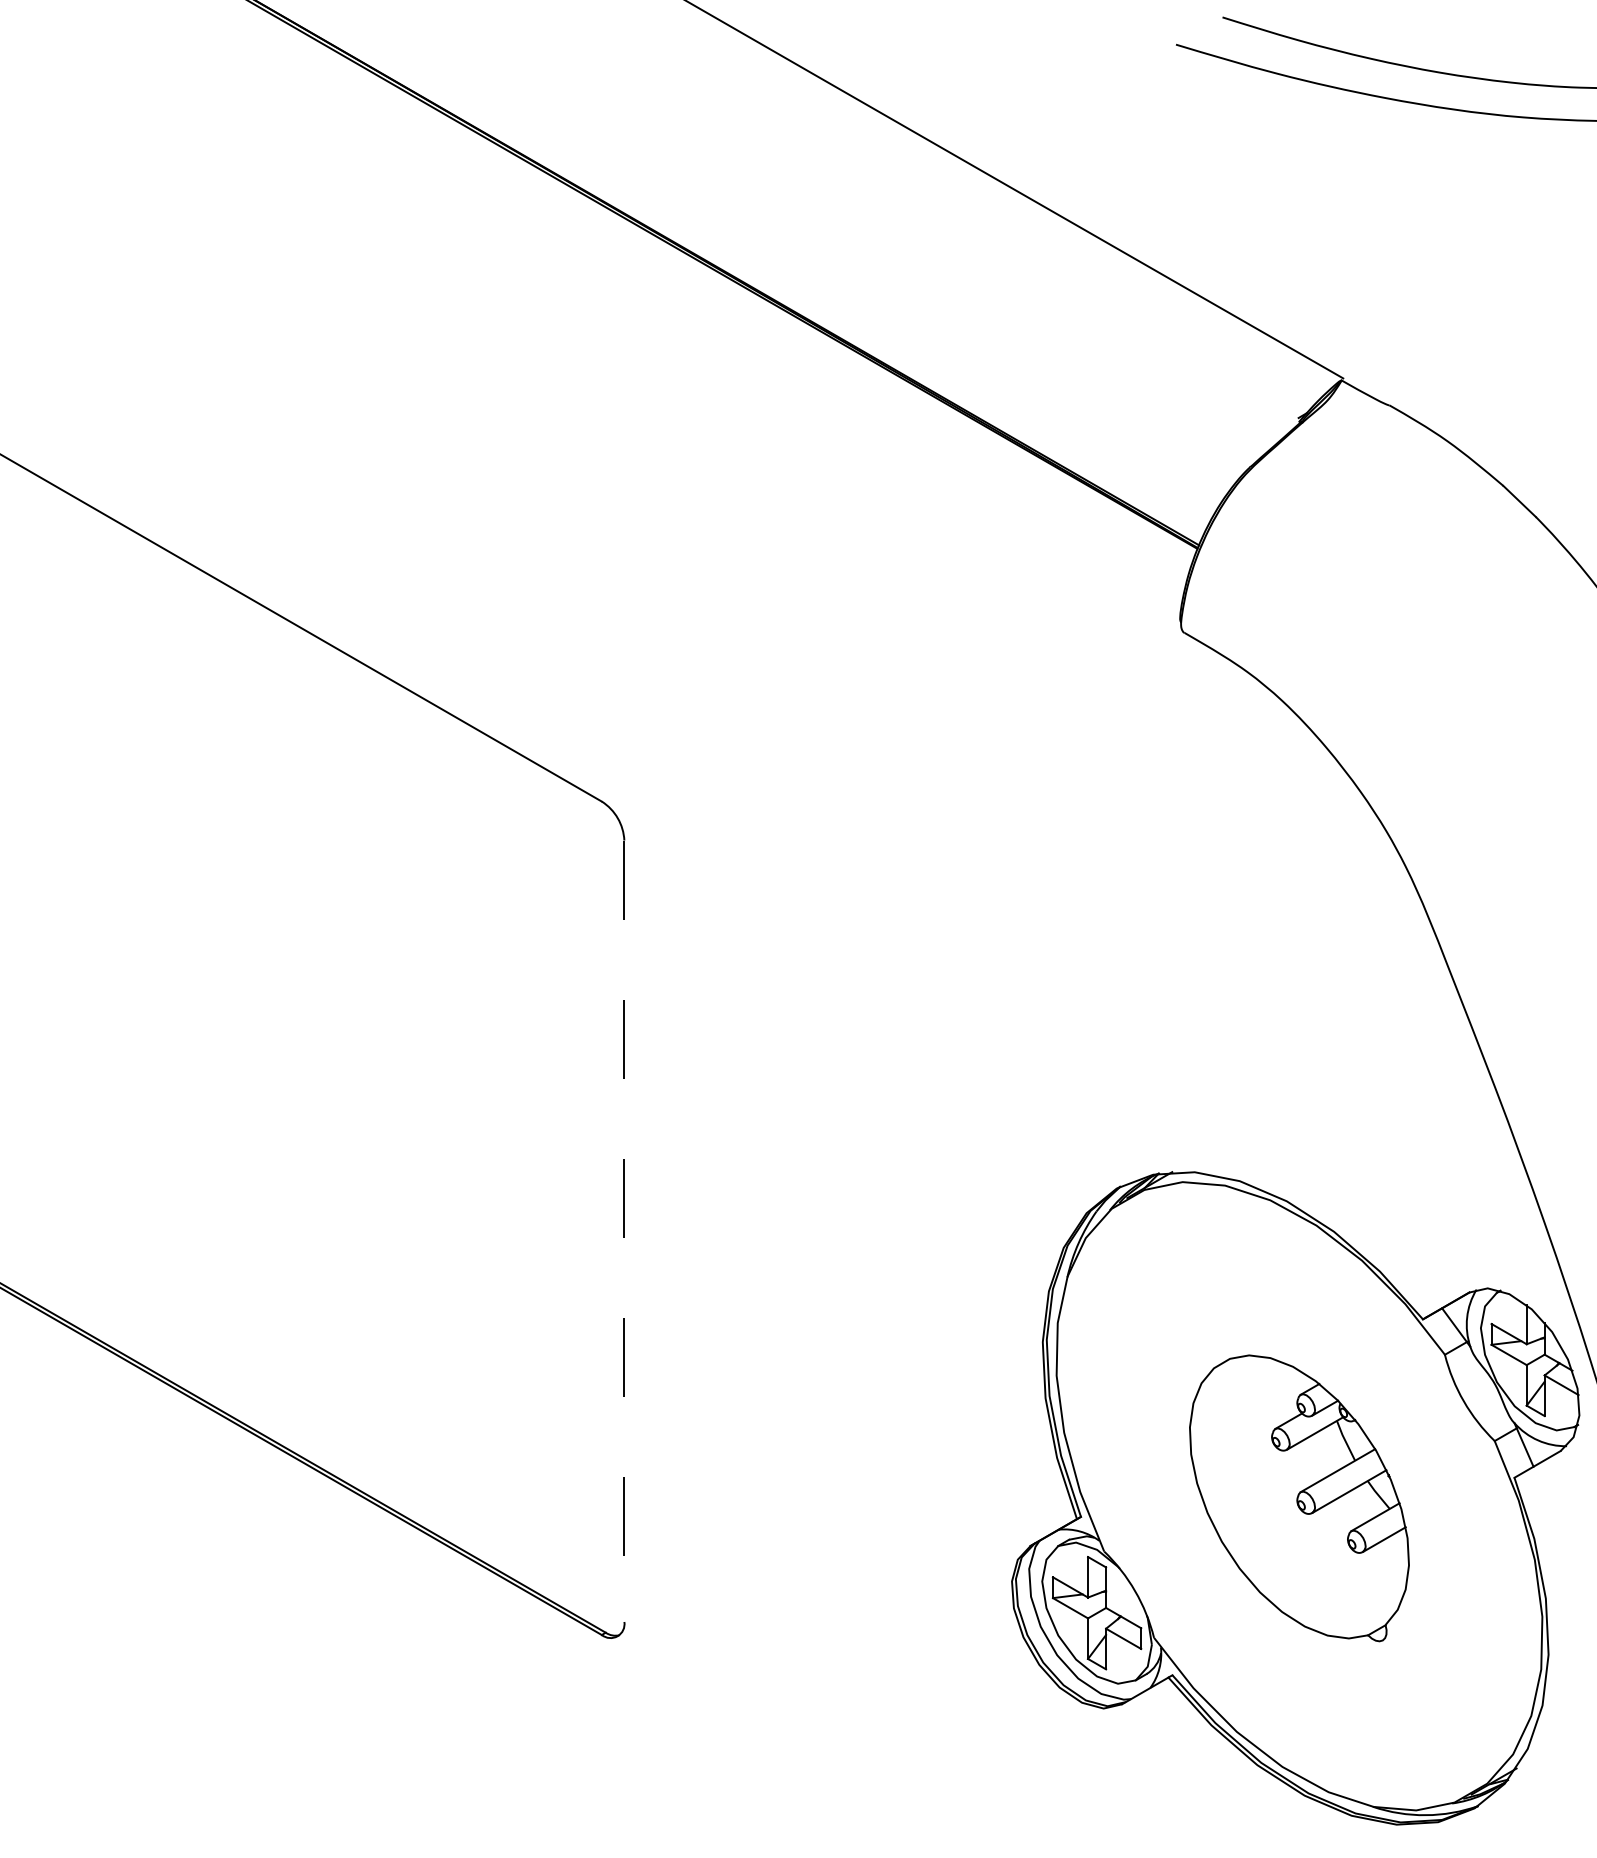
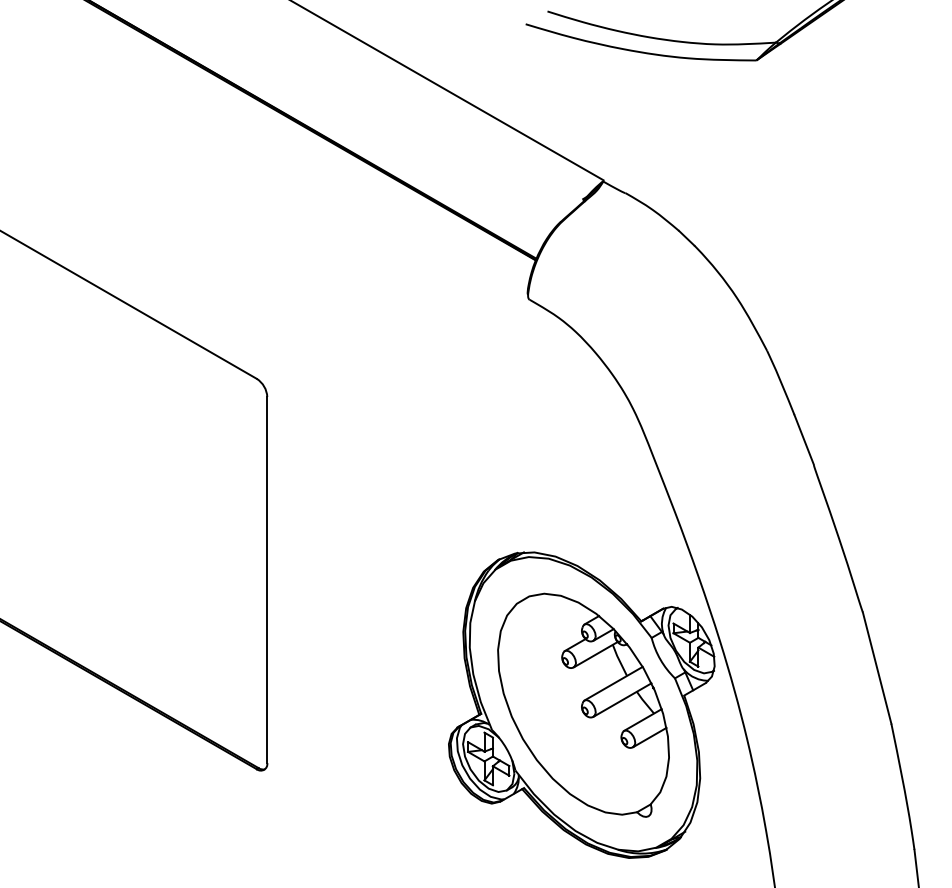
line: (624, 1232) -> (267, 580), dashed -> solid
part: (1299, 1496) -> (583, 704), size x1.67

